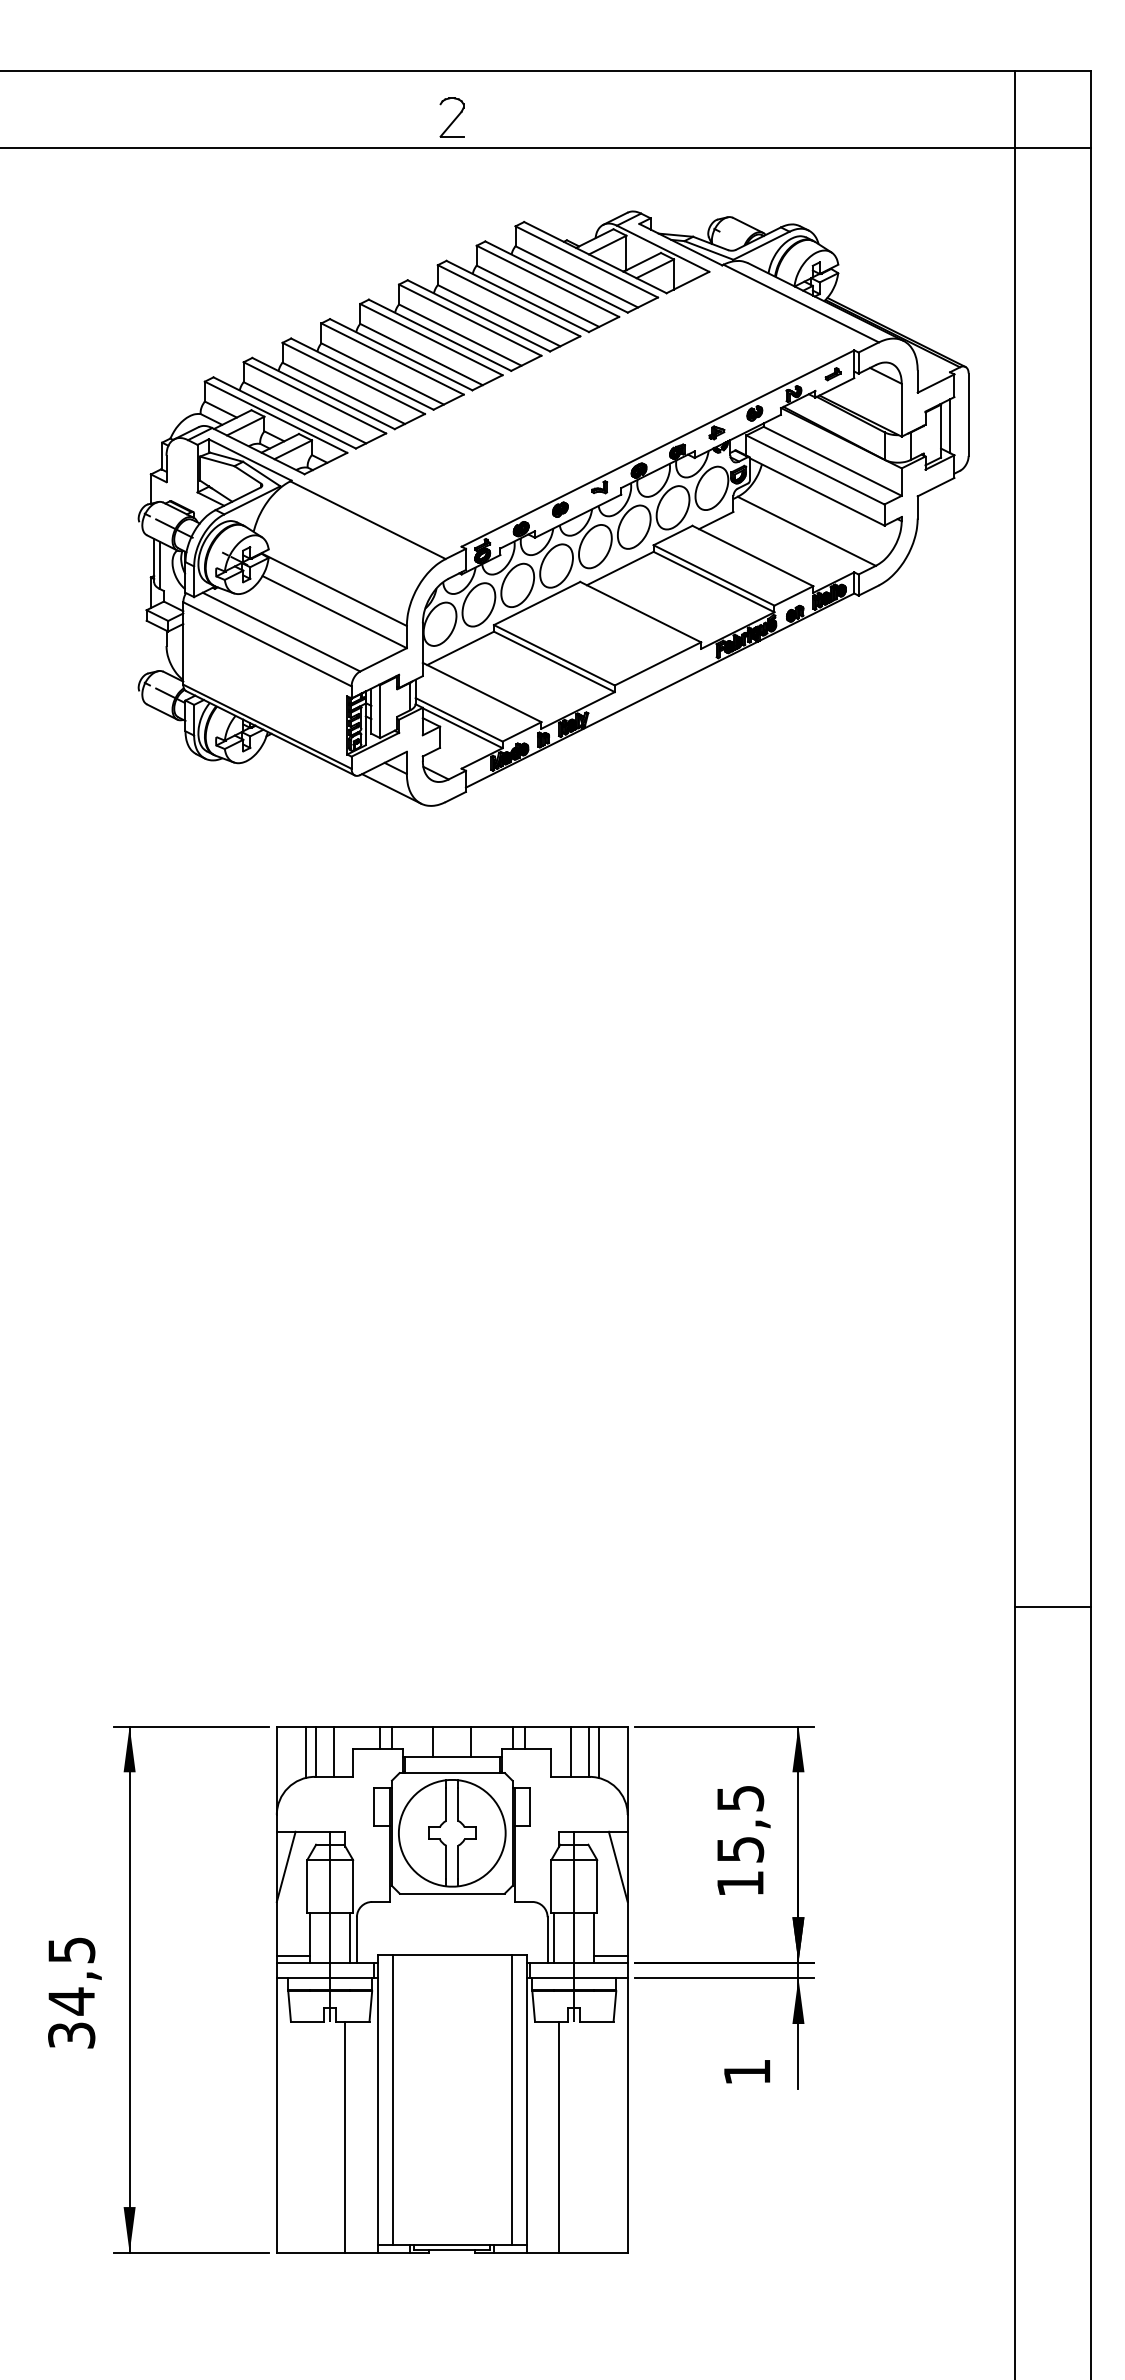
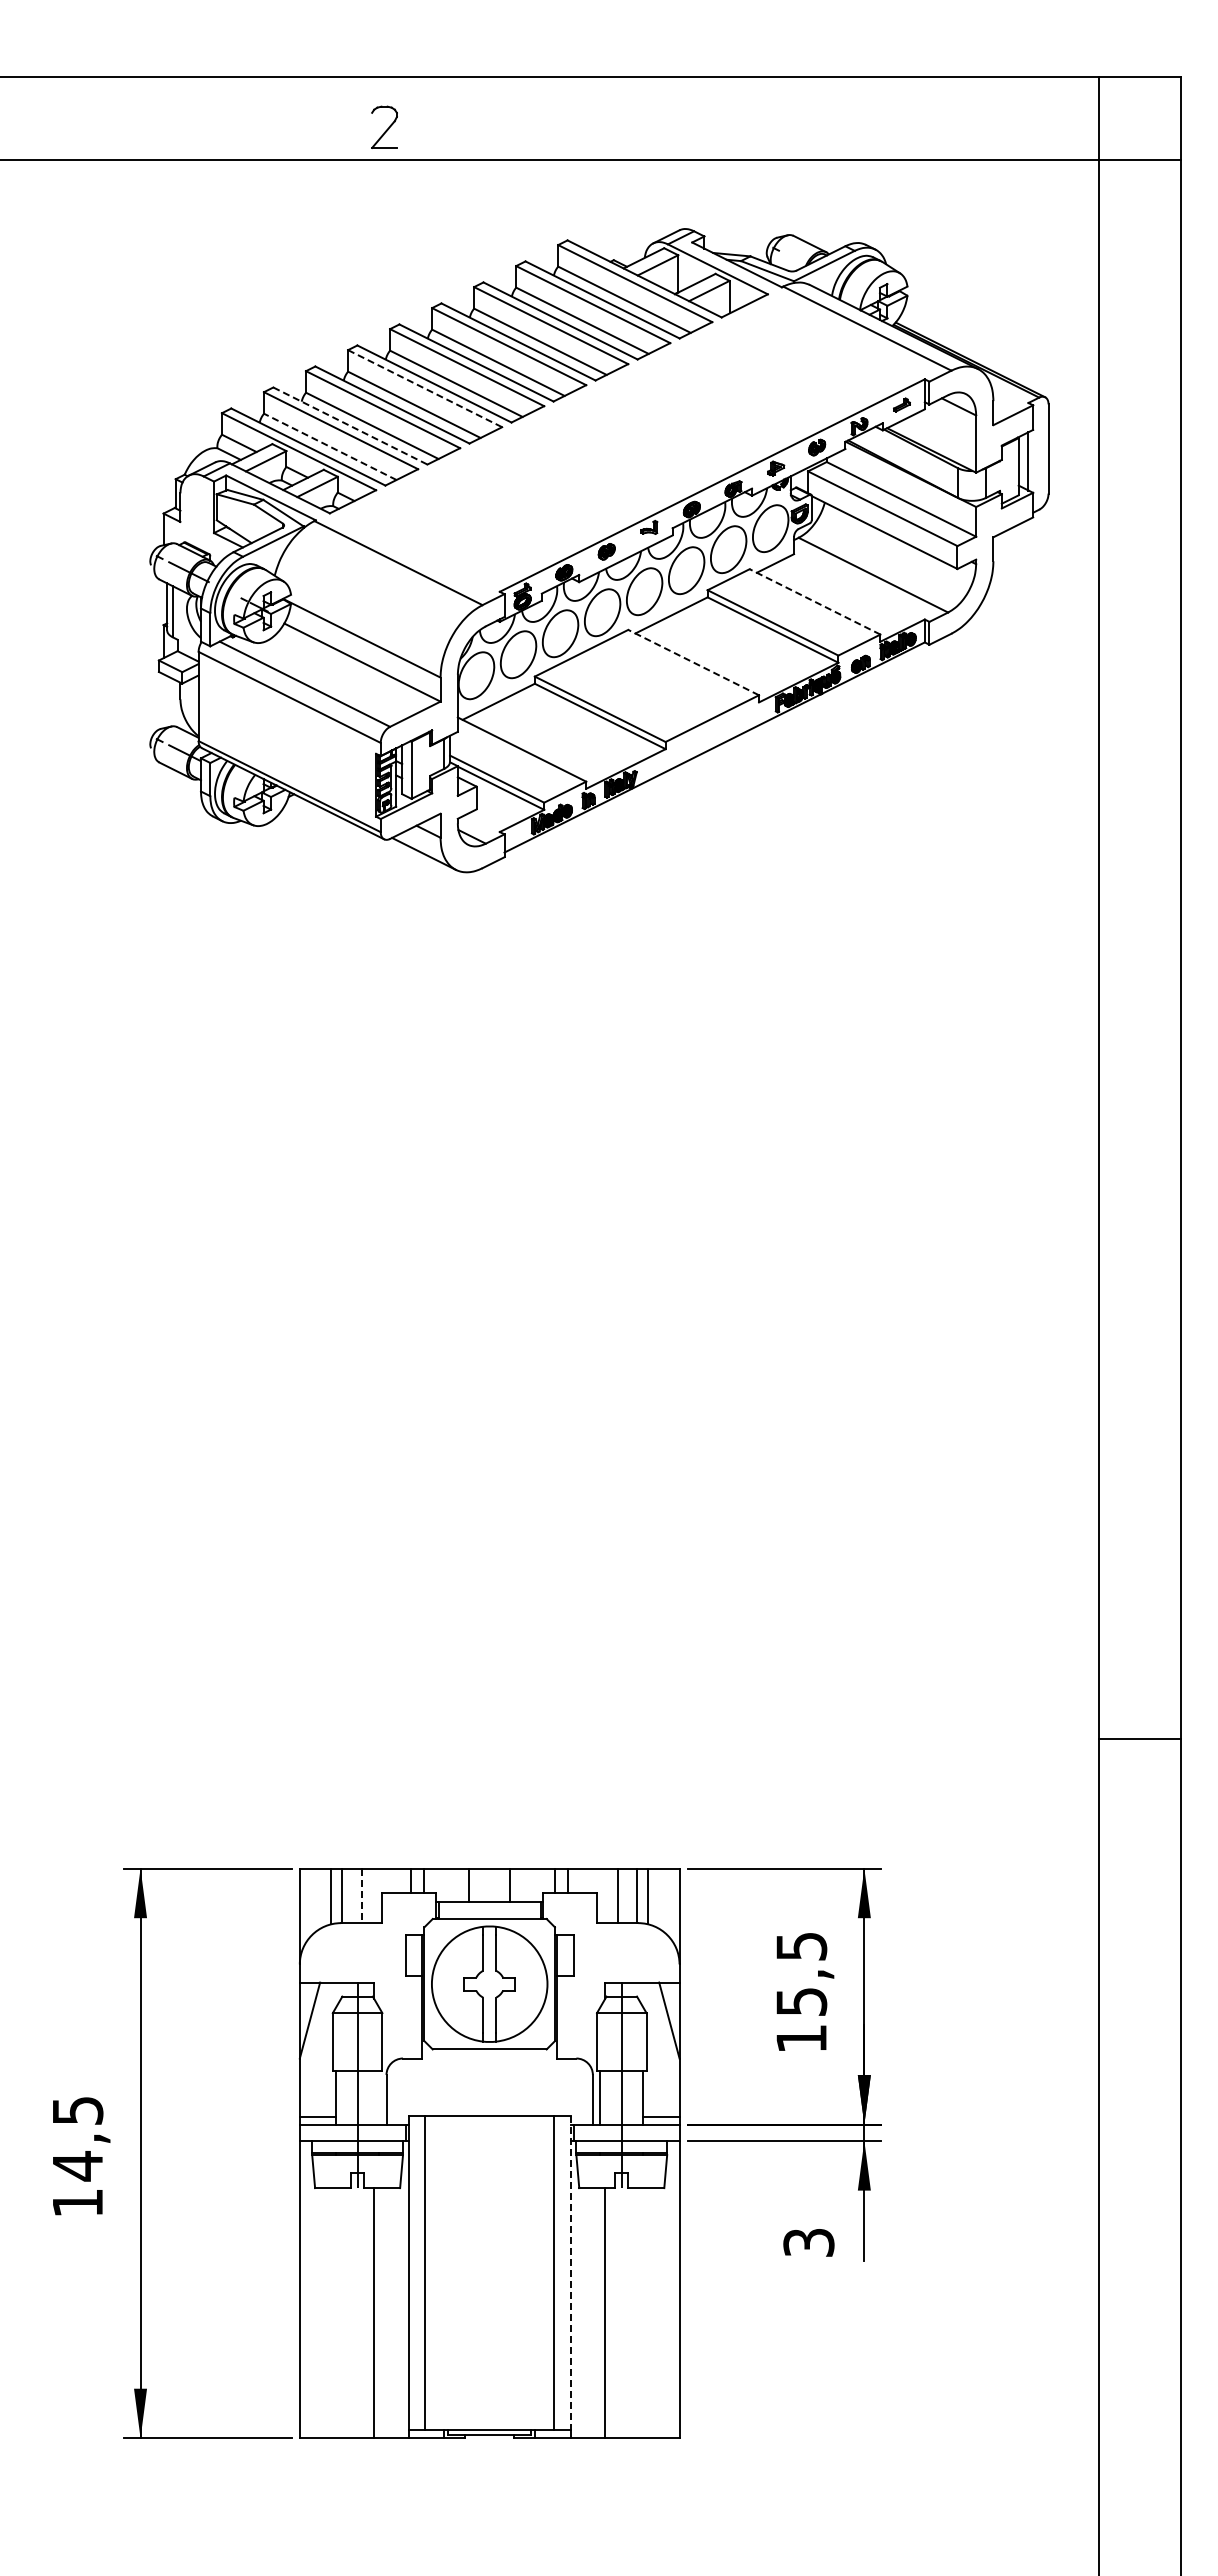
part: (452, 116) -> (384, 126), moved
line: (392, 358) -> (425, 388), solid -> dashed
line: (323, 393) -> (350, 426), solid -> dashed
line: (304, 412) -> (329, 446), solid -> dashed
line: (752, 555) -> (814, 601), solid -> dashed
line: (640, 612) -> (693, 662), solid -> dashed
line: (333, 1752) -> (361, 1896), solid -> dashed
line: (350, 1937) -> (379, 2097), removed
text: (71, 2035) -> (77, 2203), 34,5 -> 14,5
text: (746, 2071) -> (808, 2242), 1 -> 3
line: (526, 2100) -> (570, 2273), solid -> dashed

